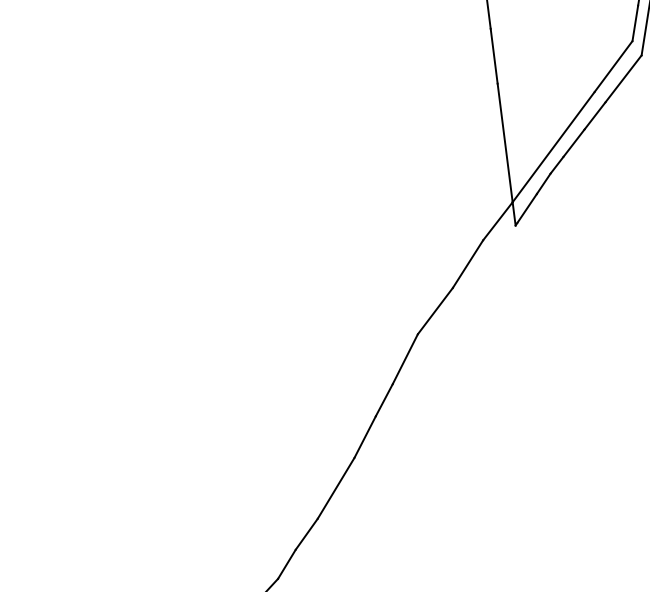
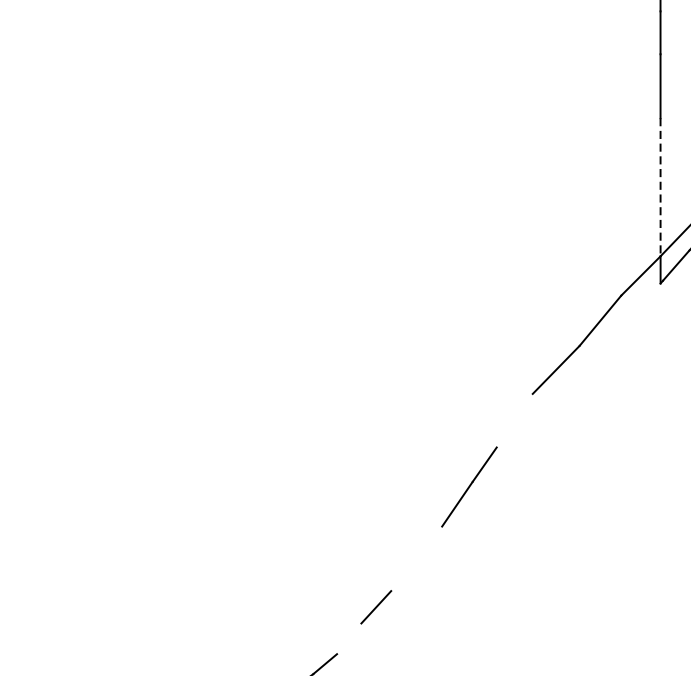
line: (505, 142) -> (661, 186), solid -> dashed
line: (404, 359) -> (513, 420), removed
line: (335, 487) -> (416, 557), removed
line: (286, 563) -> (348, 637), removed

